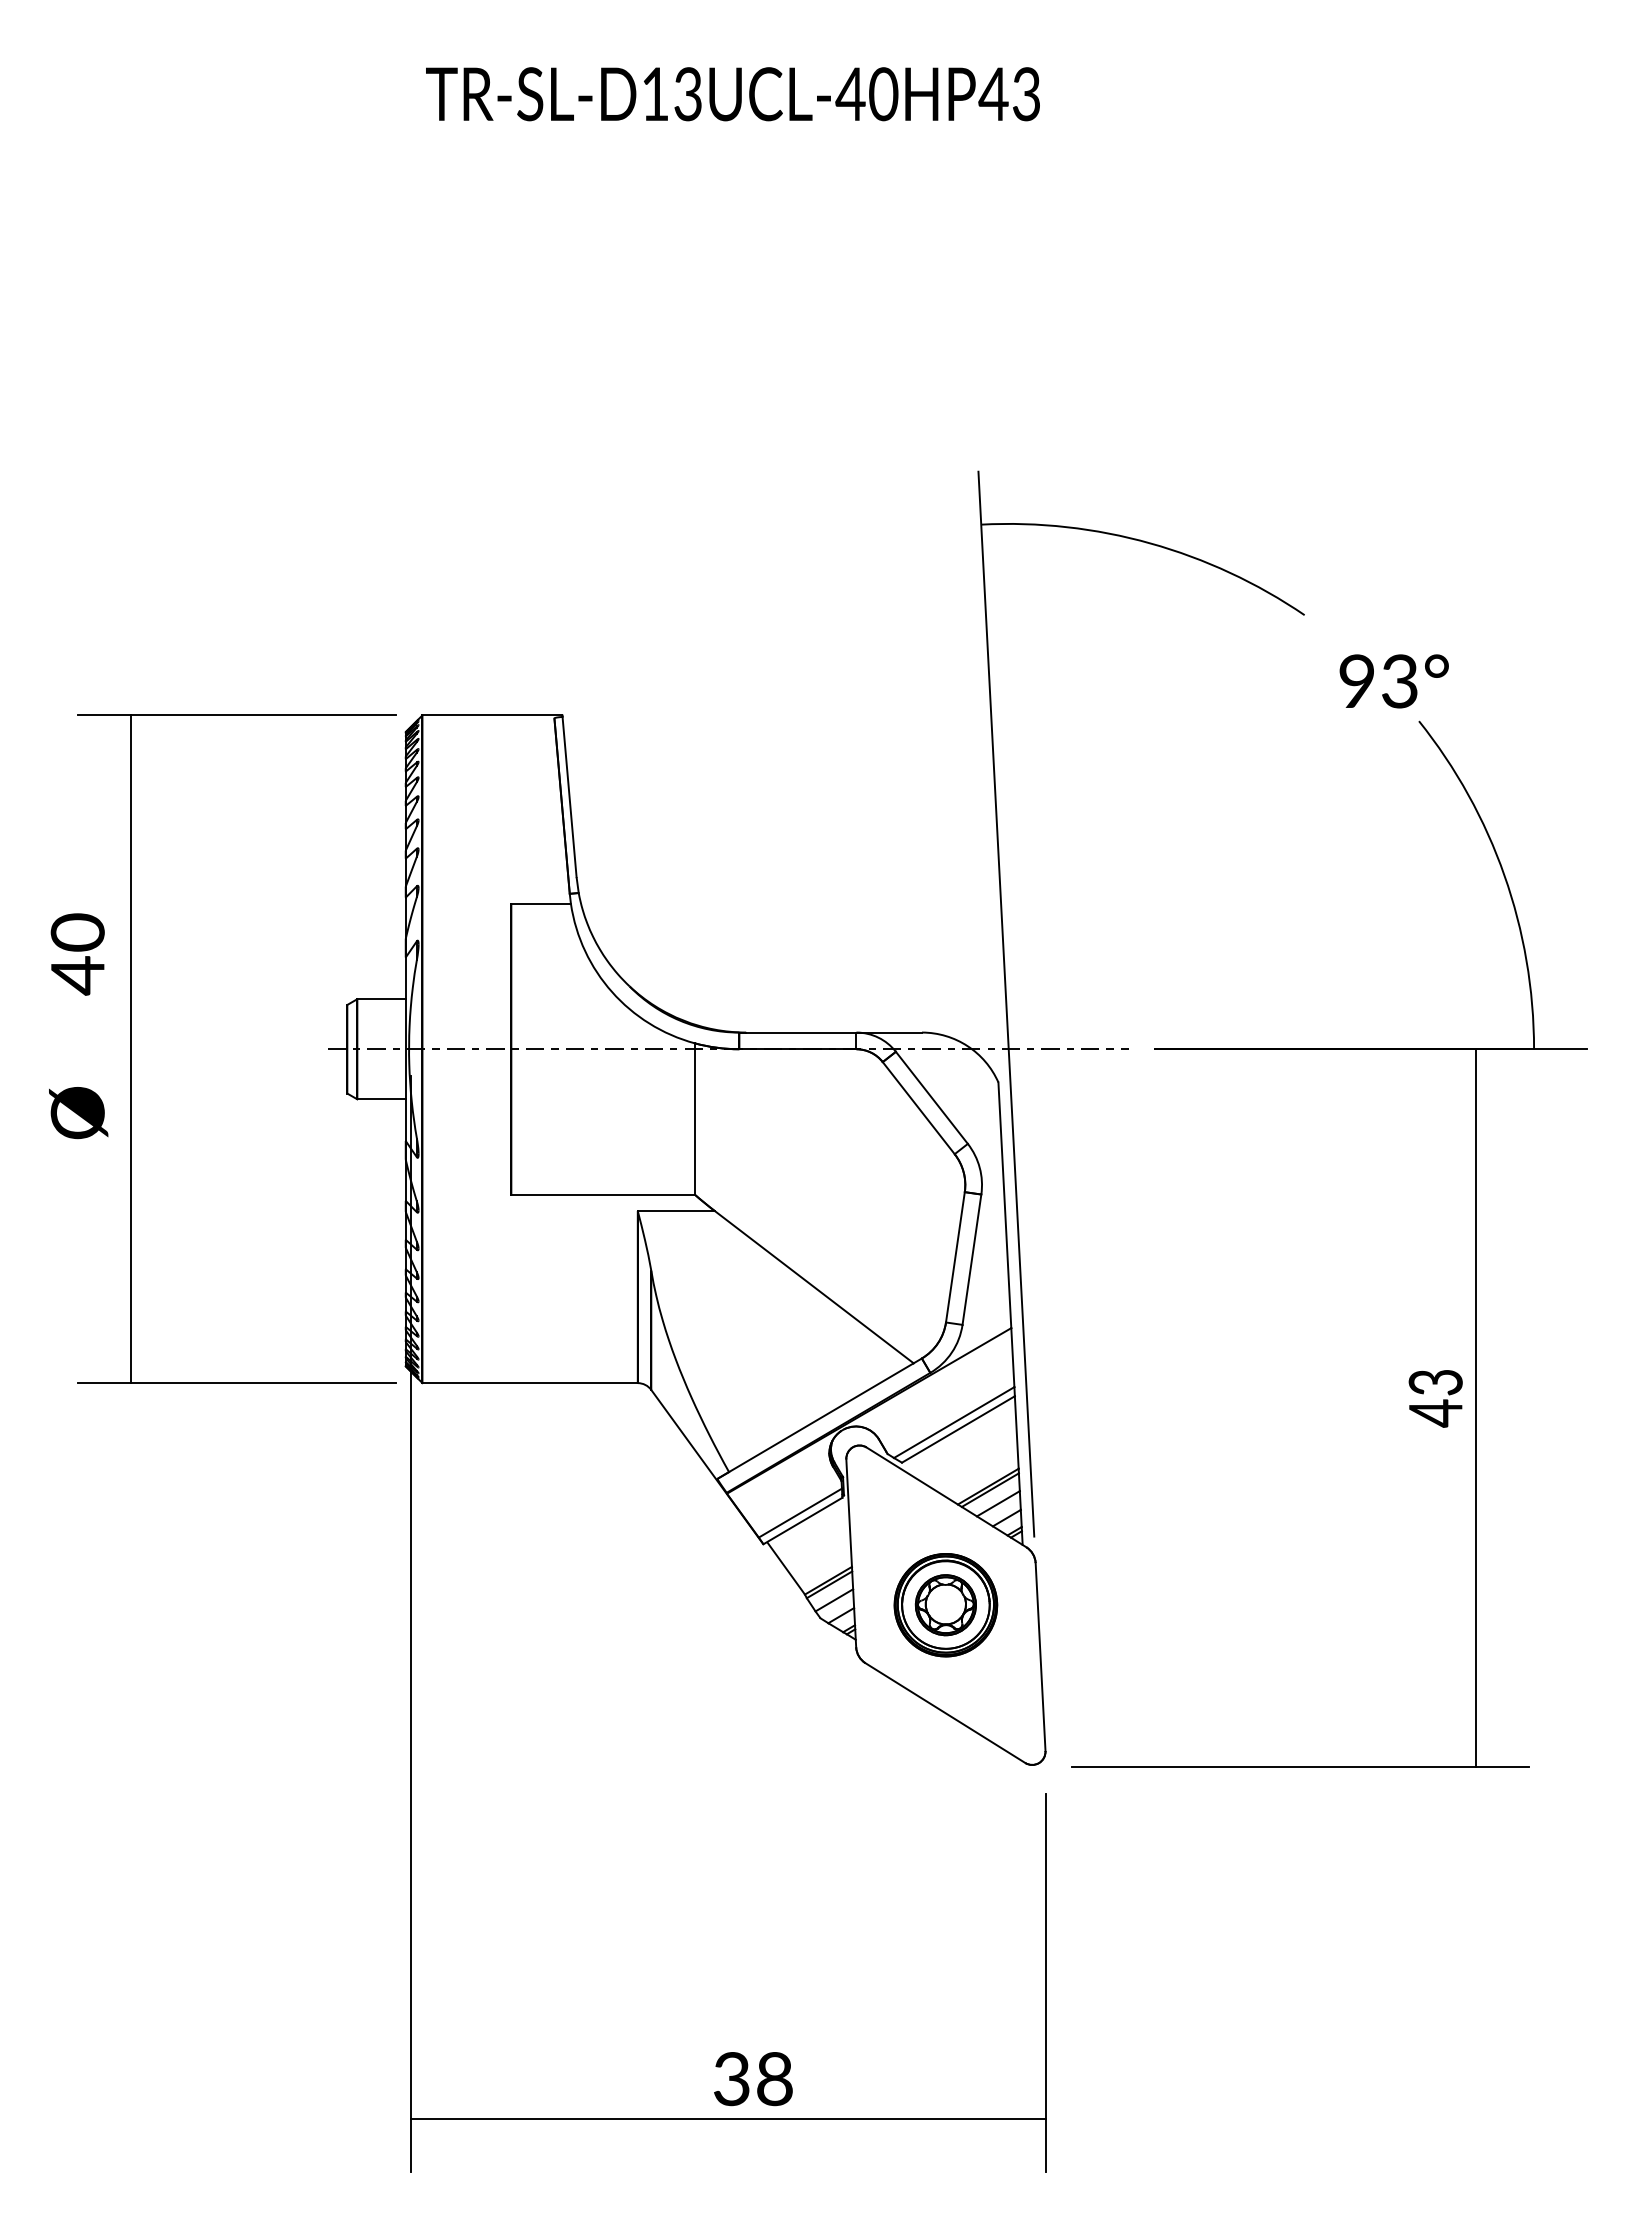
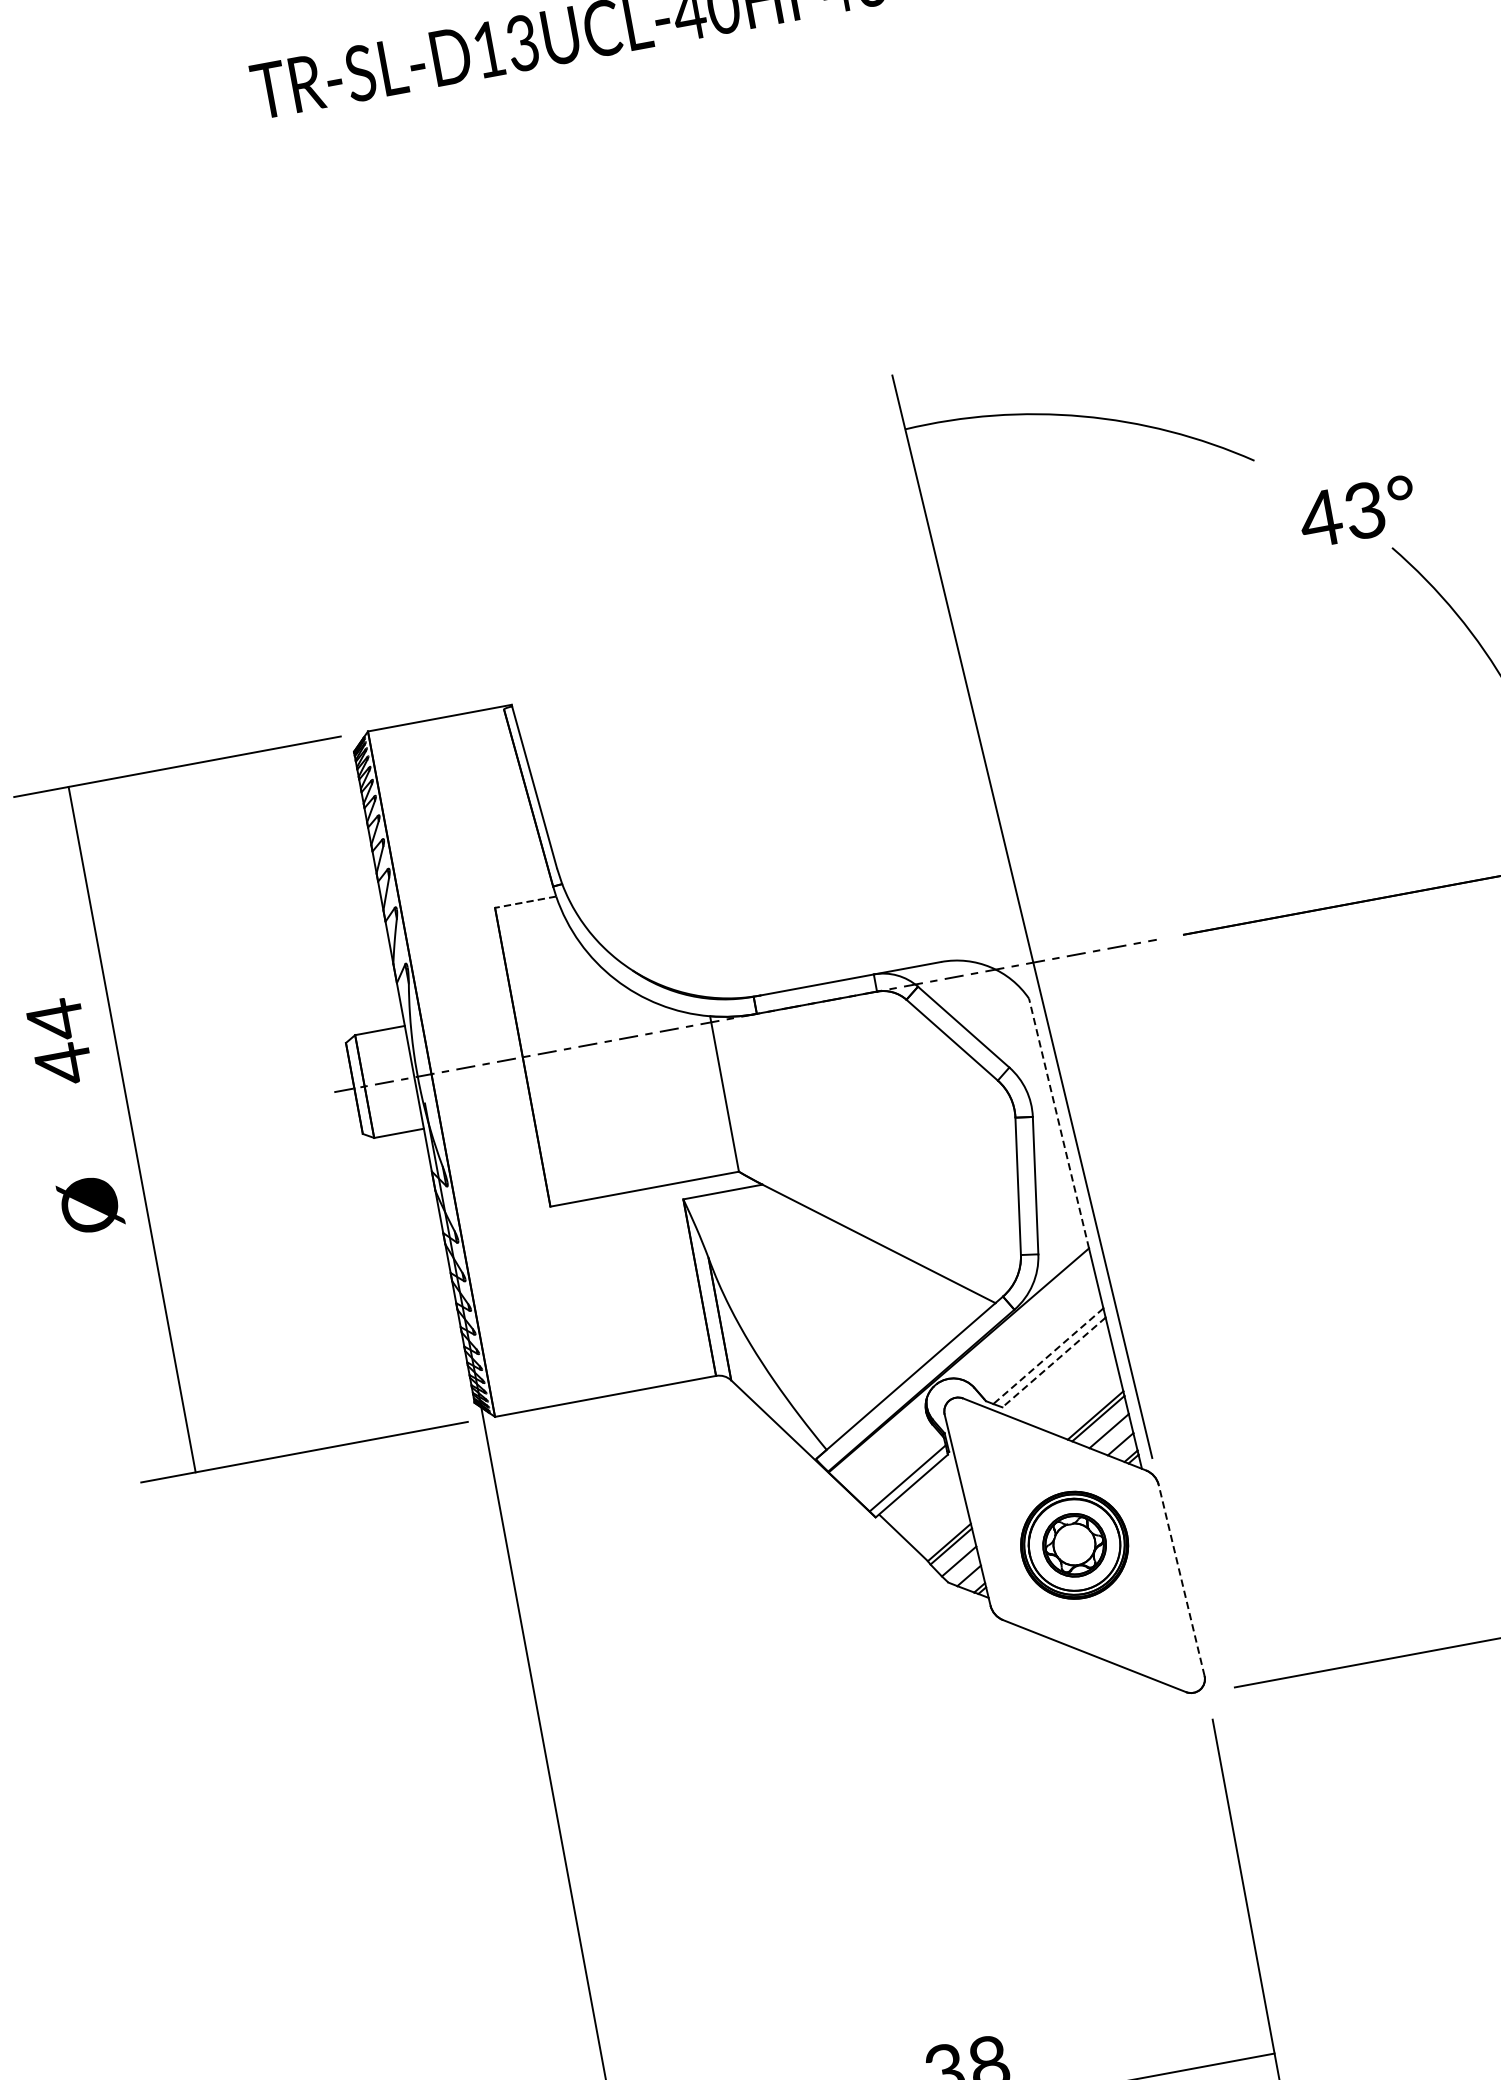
text: (1356, 680) -> (1320, 517), 93° -> 43°
line: (541, 903) -> (525, 901), solid -> dashed
text: (77, 932) -> (55, 1019), 40 -> 44
line: (1004, 1205) -> (1058, 1123), solid -> dashed
line: (954, 1422) -> (1048, 1356), solid -> dashed
line: (958, 1429) -> (1054, 1362), solid -> dashed
line: (1040, 1656) -> (1181, 1579), solid -> dashed

